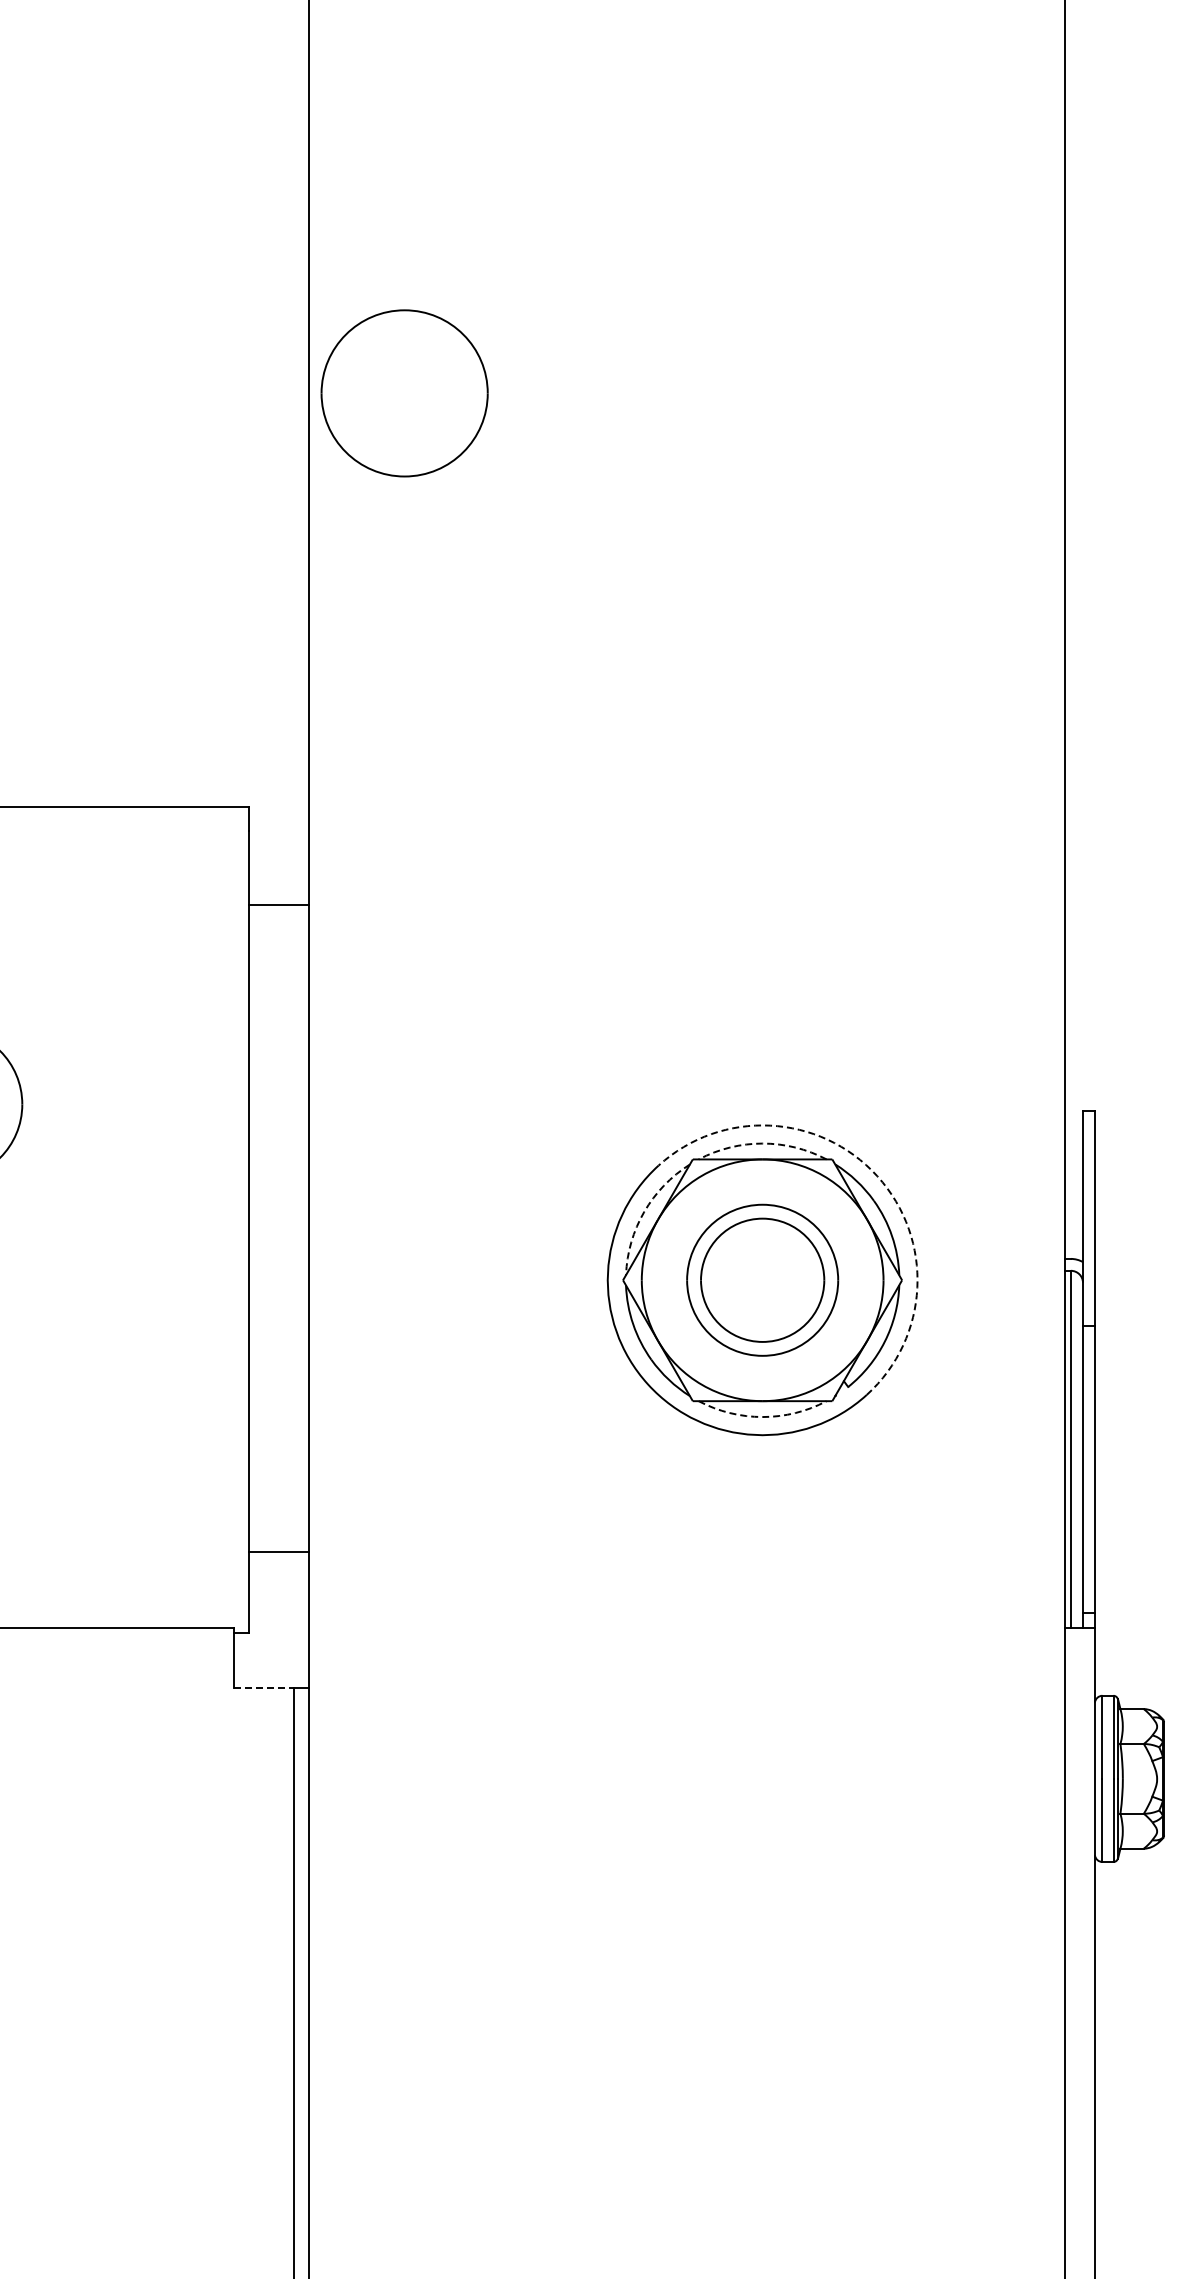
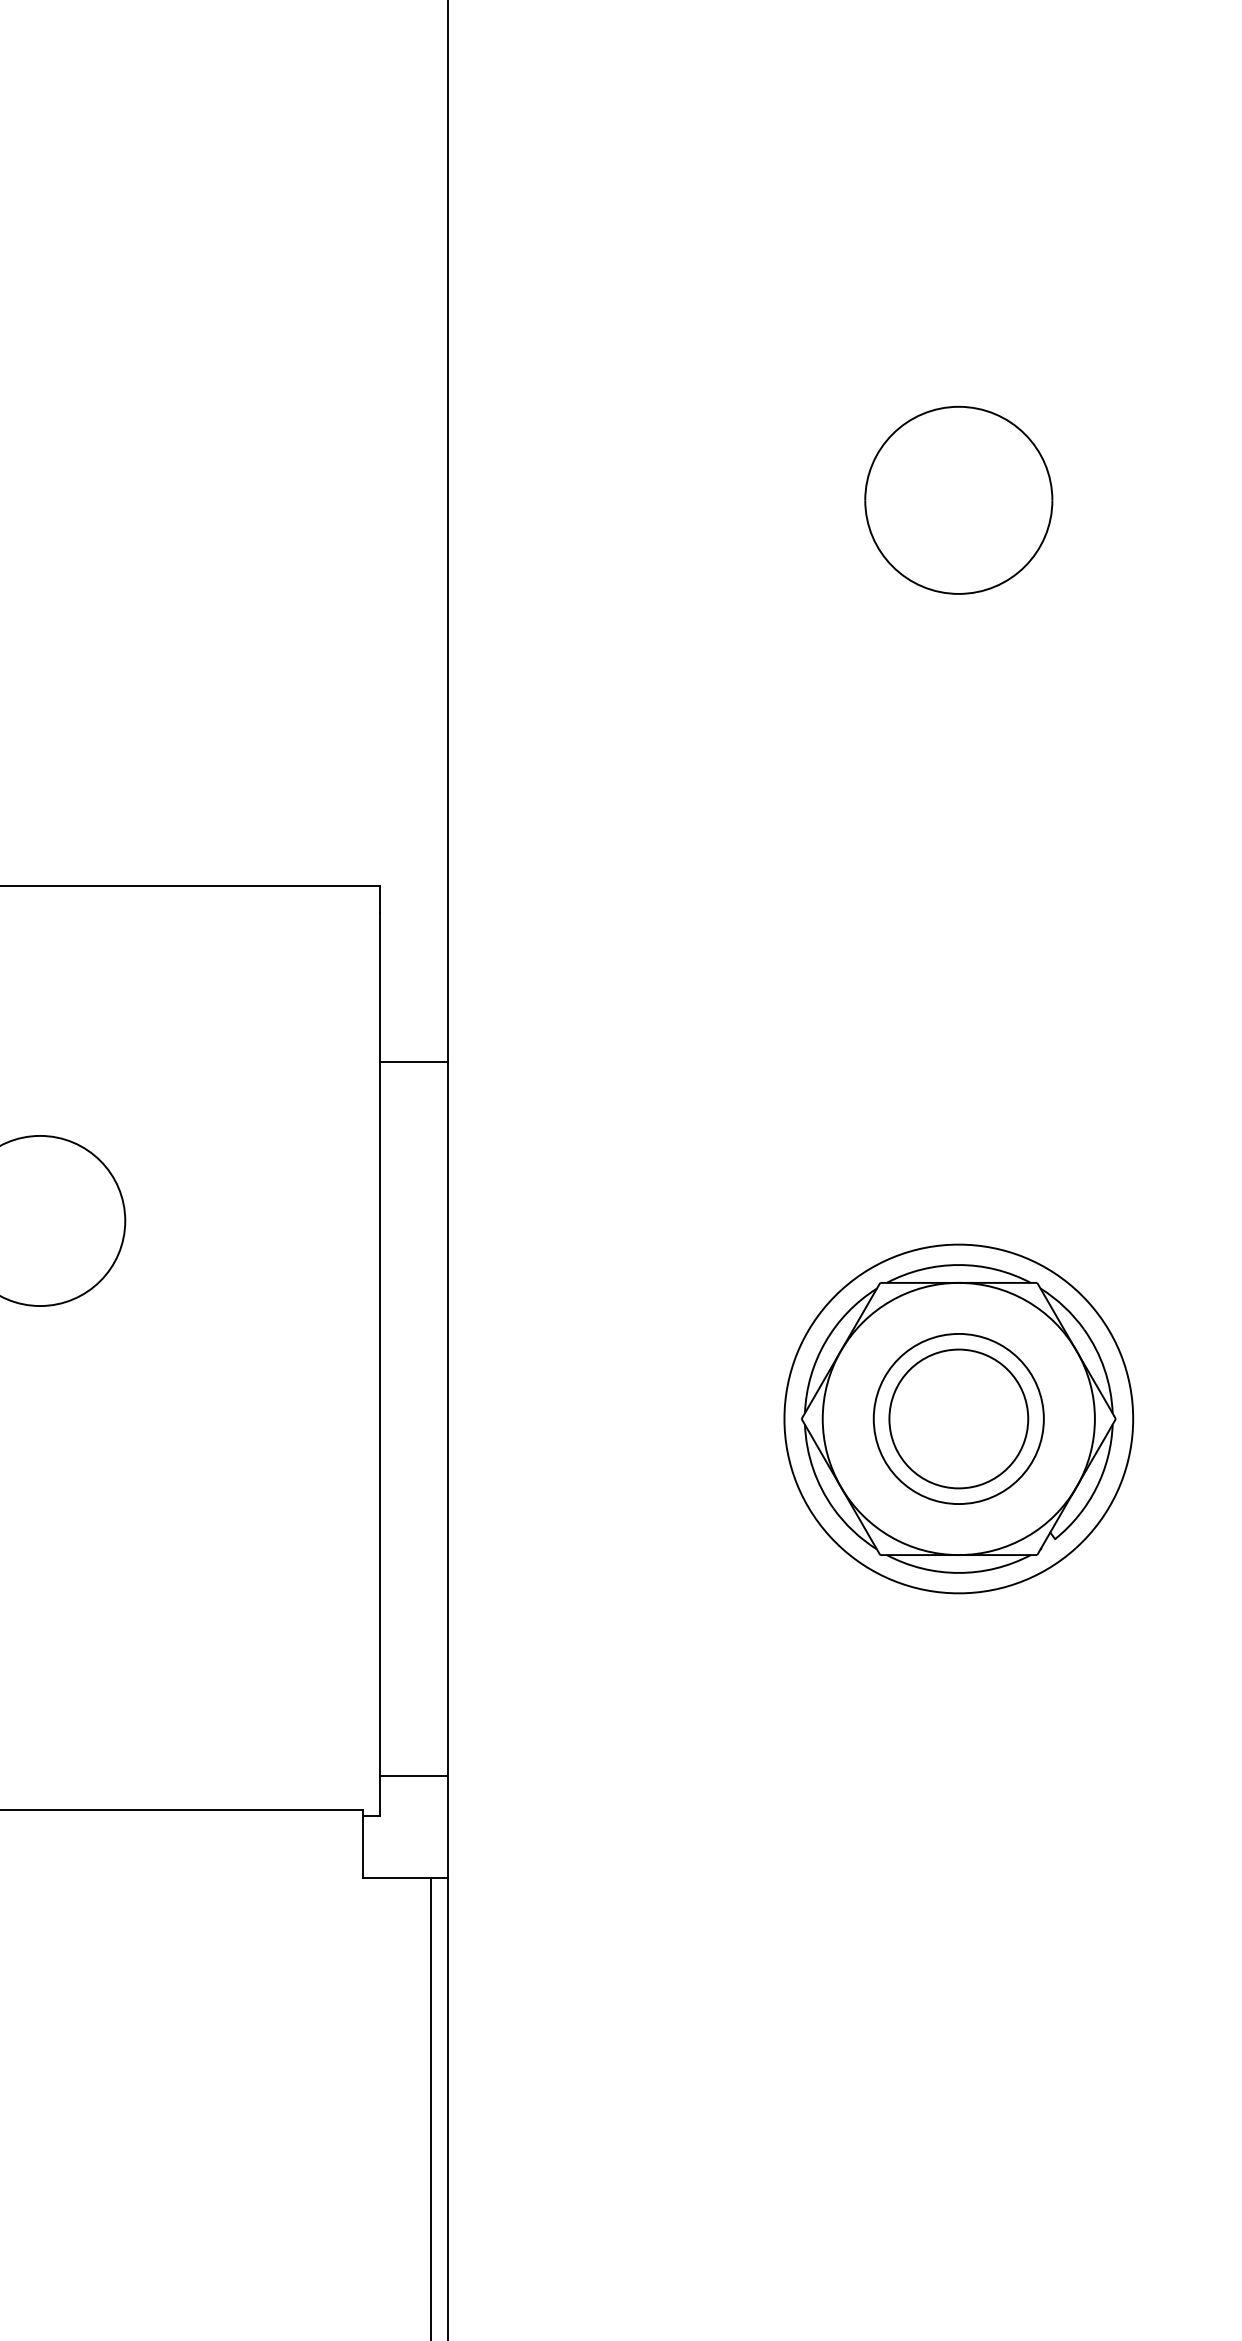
part: (404, 393) -> (958, 500), moved
line: (278, 905) -> (413, 1062), moved
arc: (762, 1143) -> (958, 1264), dashed -> solid
arc: (877, 1176) -> (1088, 1302), dashed -> solid
arc: (644, 1211) -> (825, 1341), dashed -> solid
arc: (762, 1417) -> (958, 1573), dashed -> solid
line: (278, 1551) -> (413, 1776), moved
line: (264, 1688) -> (397, 1878), dashed -> solid

